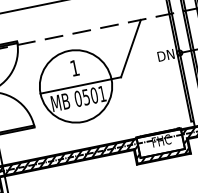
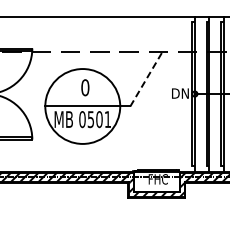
line: (131, 48) -> (146, 79), solid -> dashed
text: (74, 67) -> (85, 87), 1 -> 0

